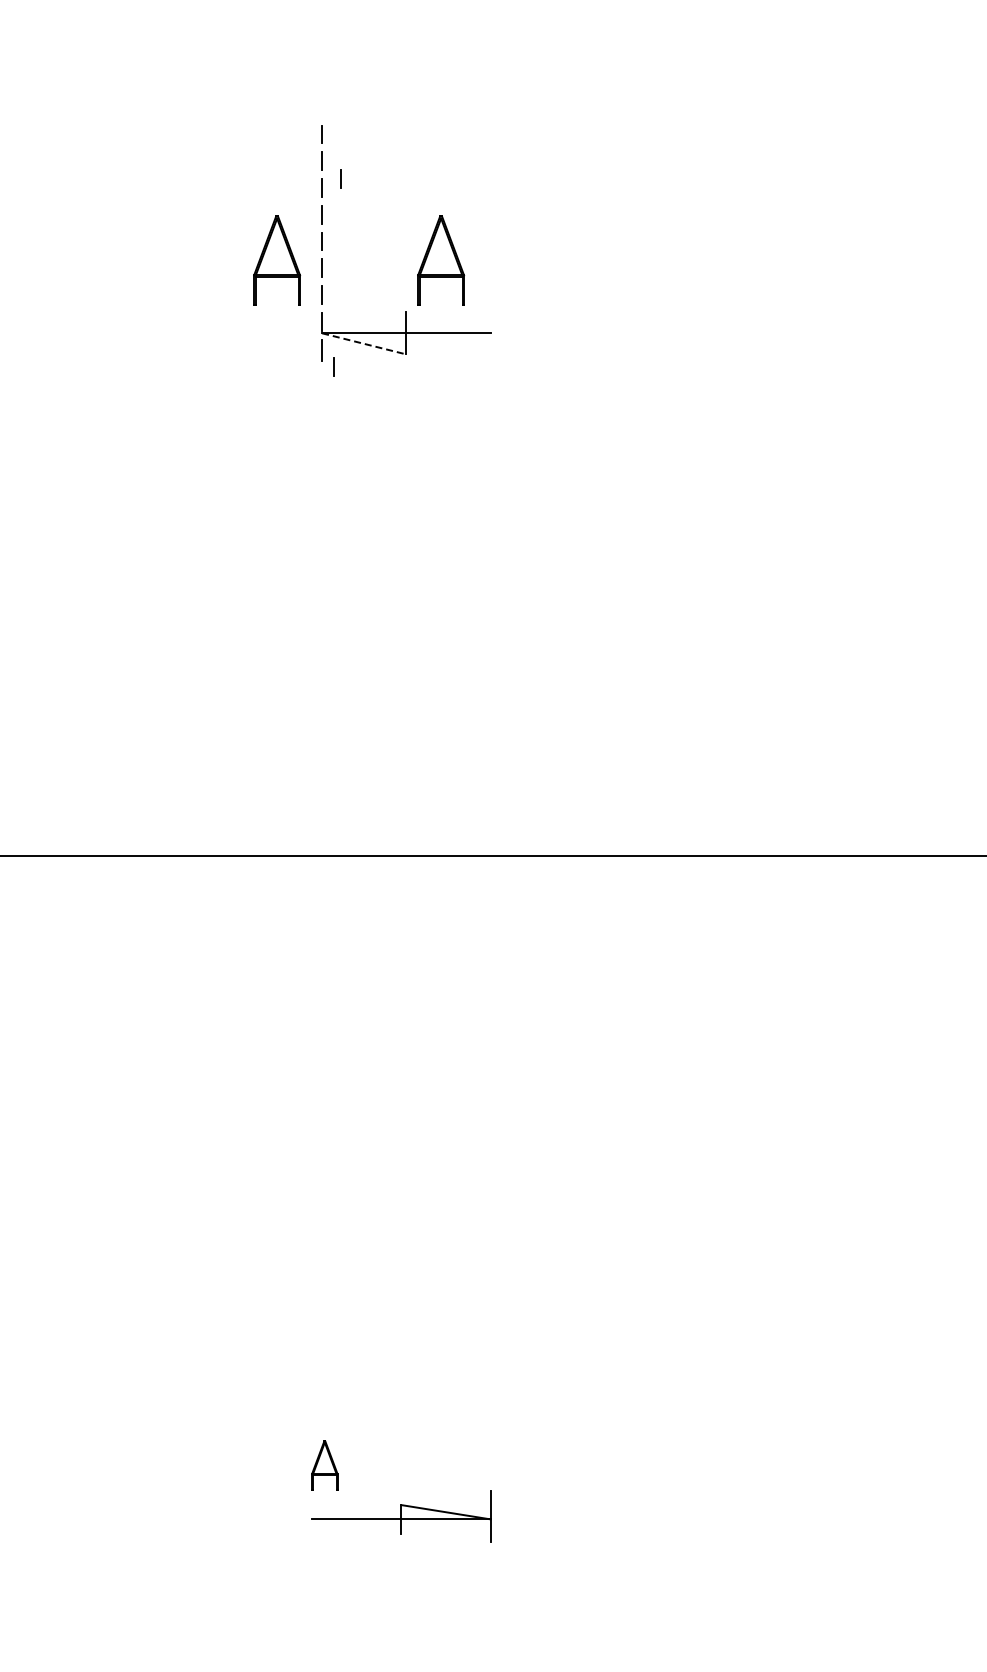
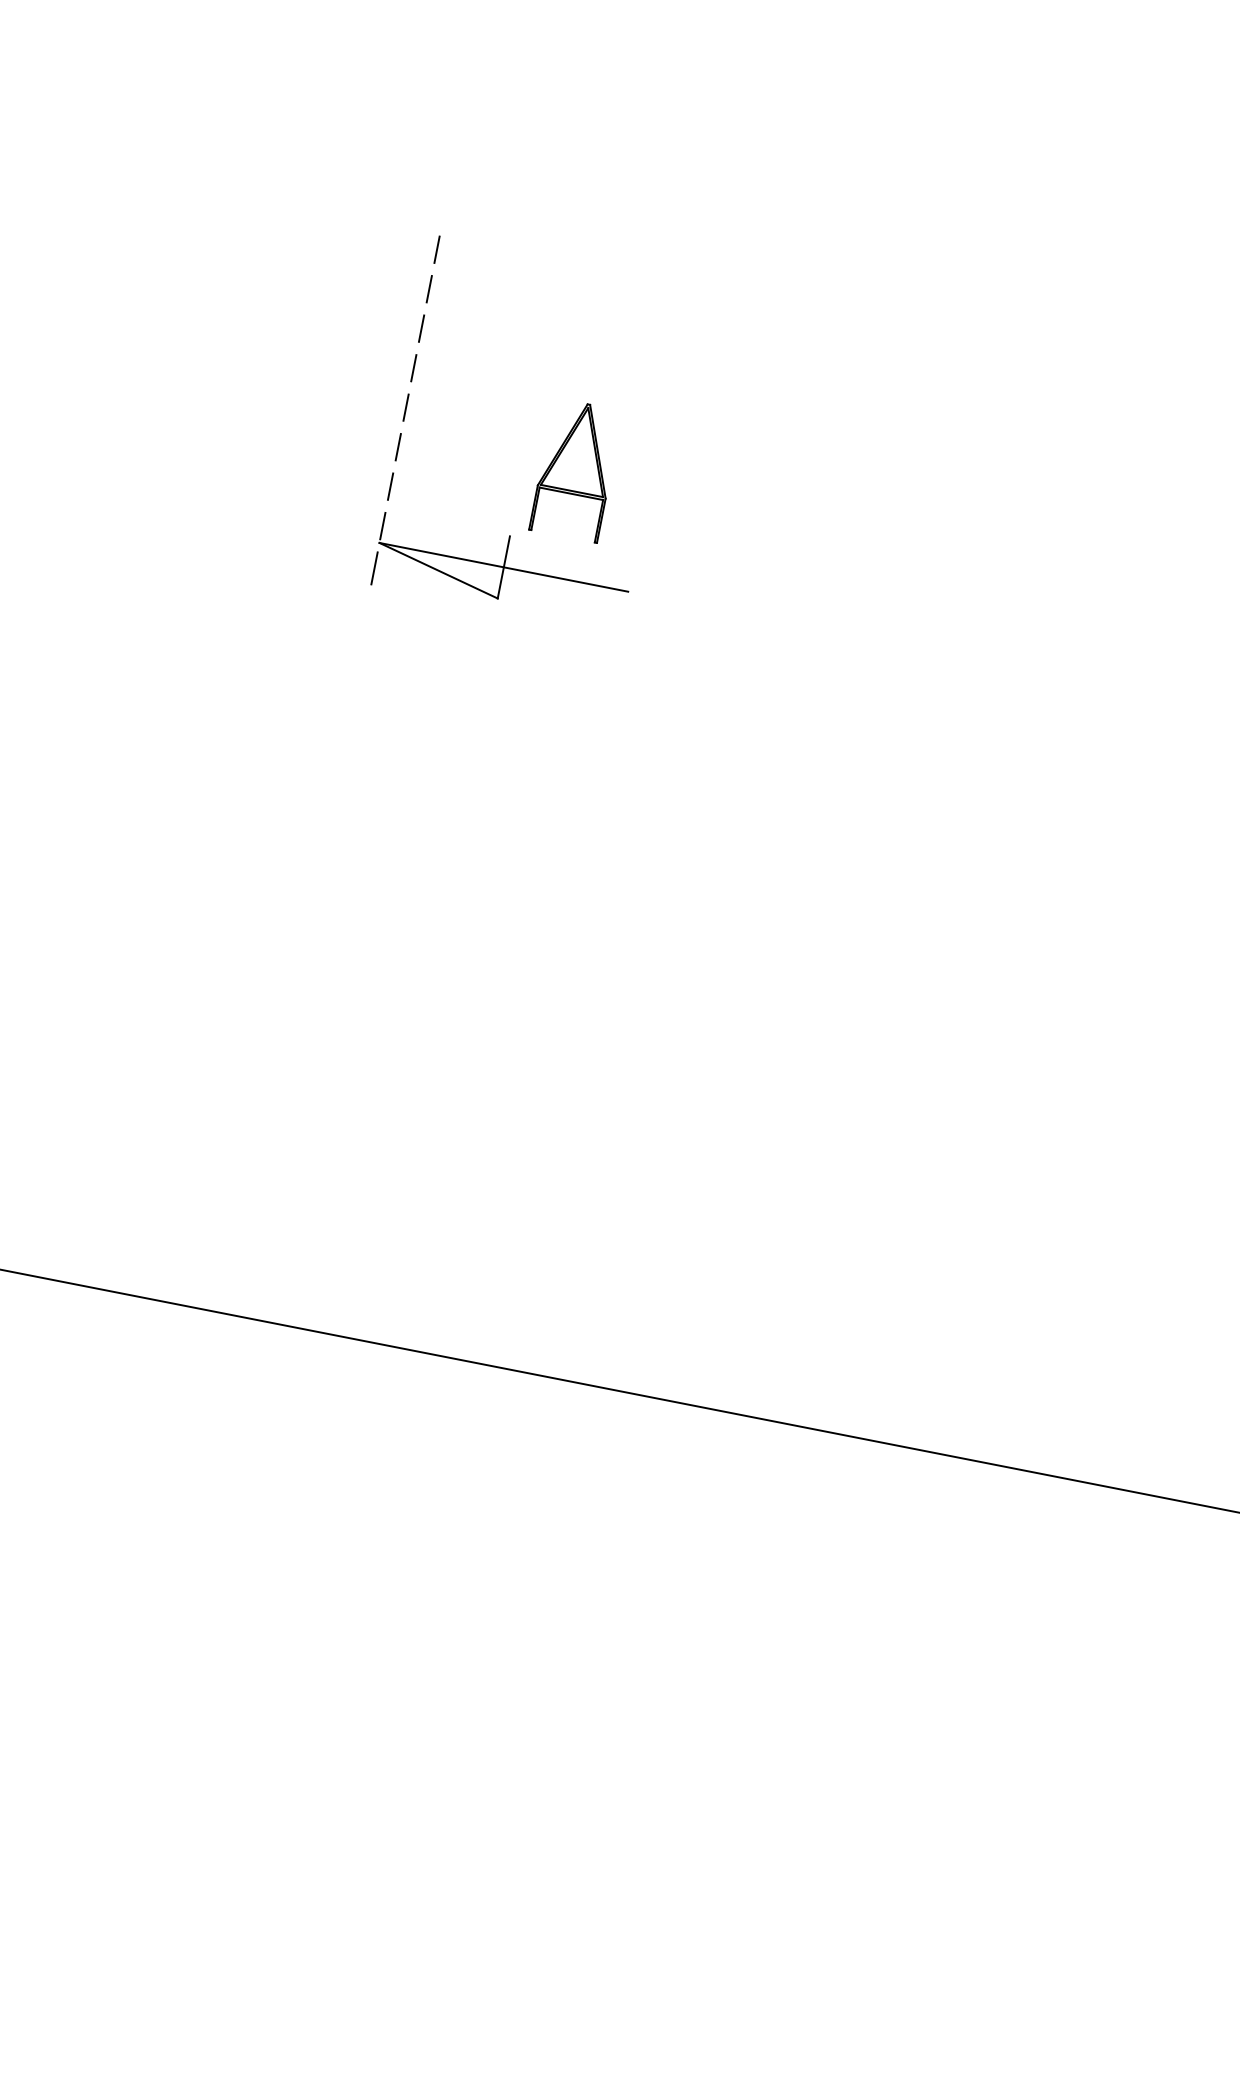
line: (340, 178) -> (451, 319), removed
part: (277, 260) -> (334, 422), removed
line: (364, 344) -> (438, 571), dashed -> solid
line: (333, 366) -> (386, 595), removed

